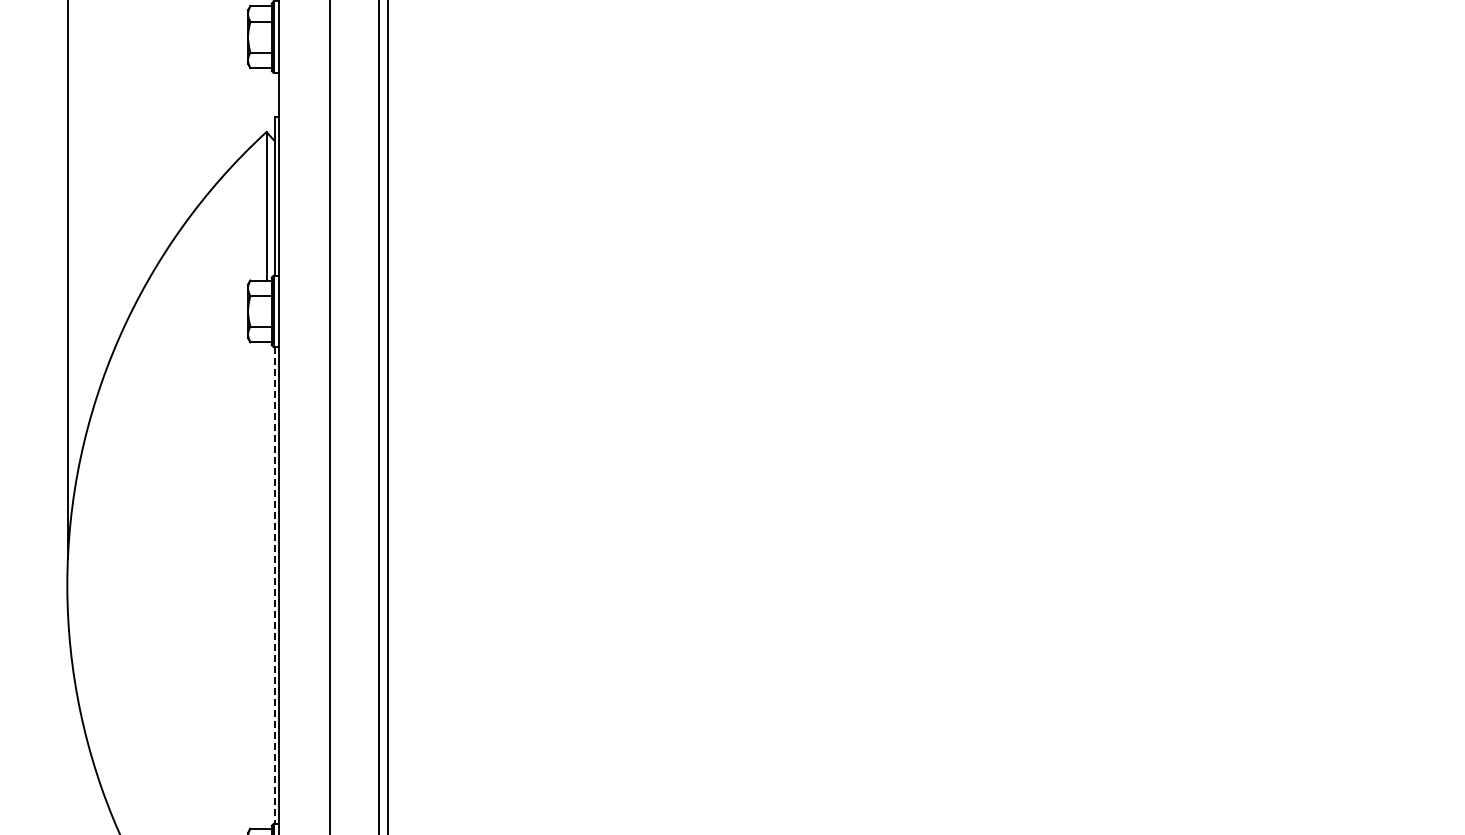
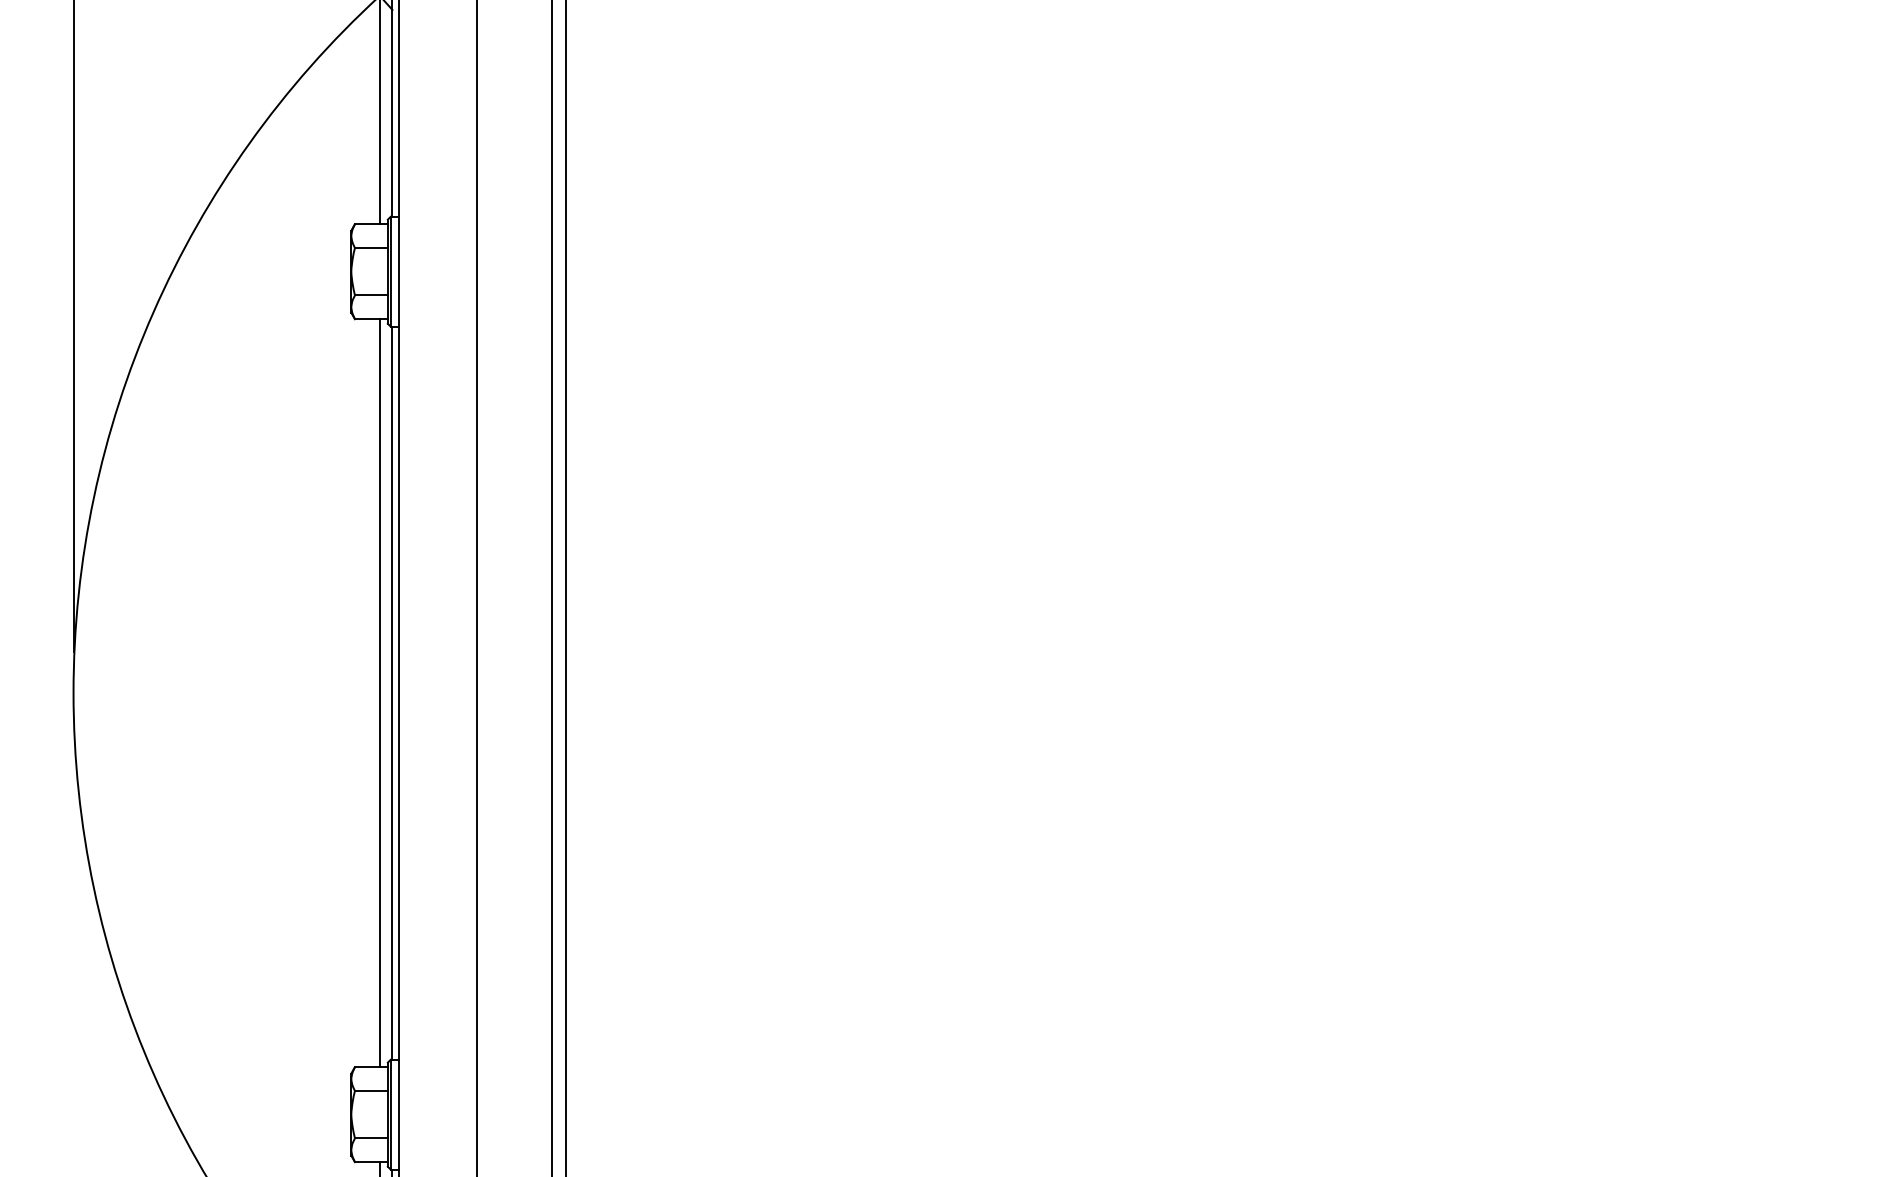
line: (266, 585) -> (379, 693), added
line: (274, 586) -> (392, 694), dashed -> solid

